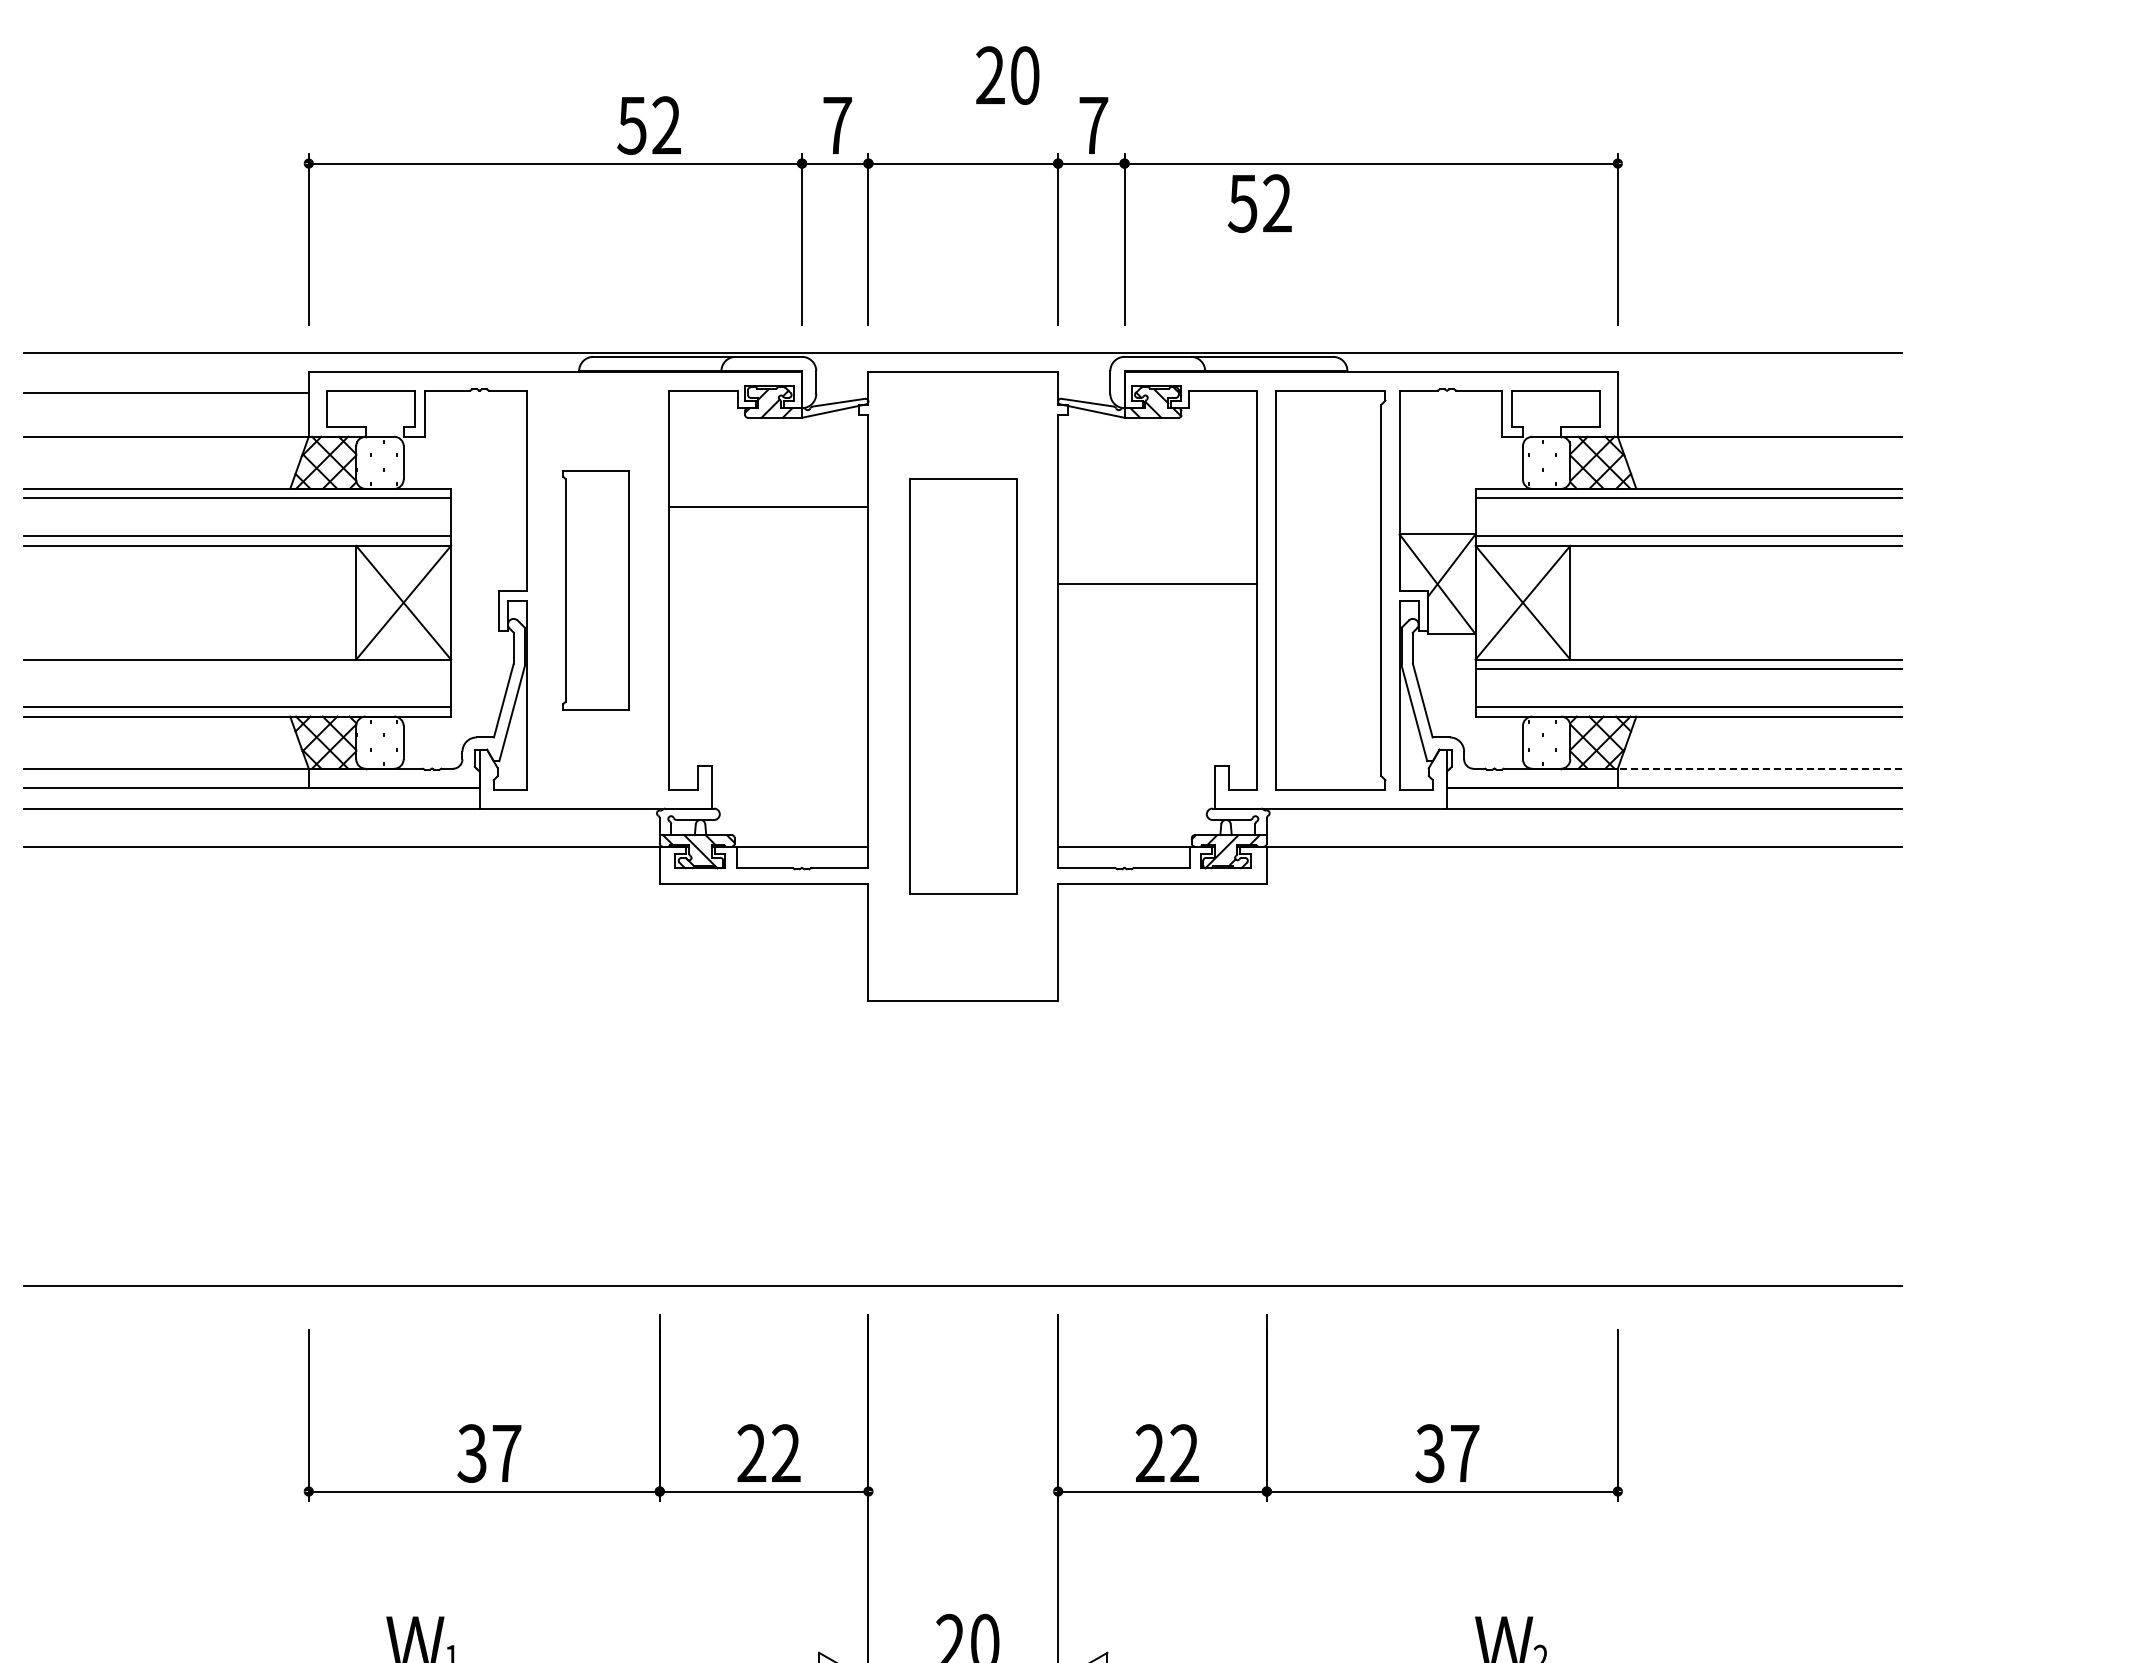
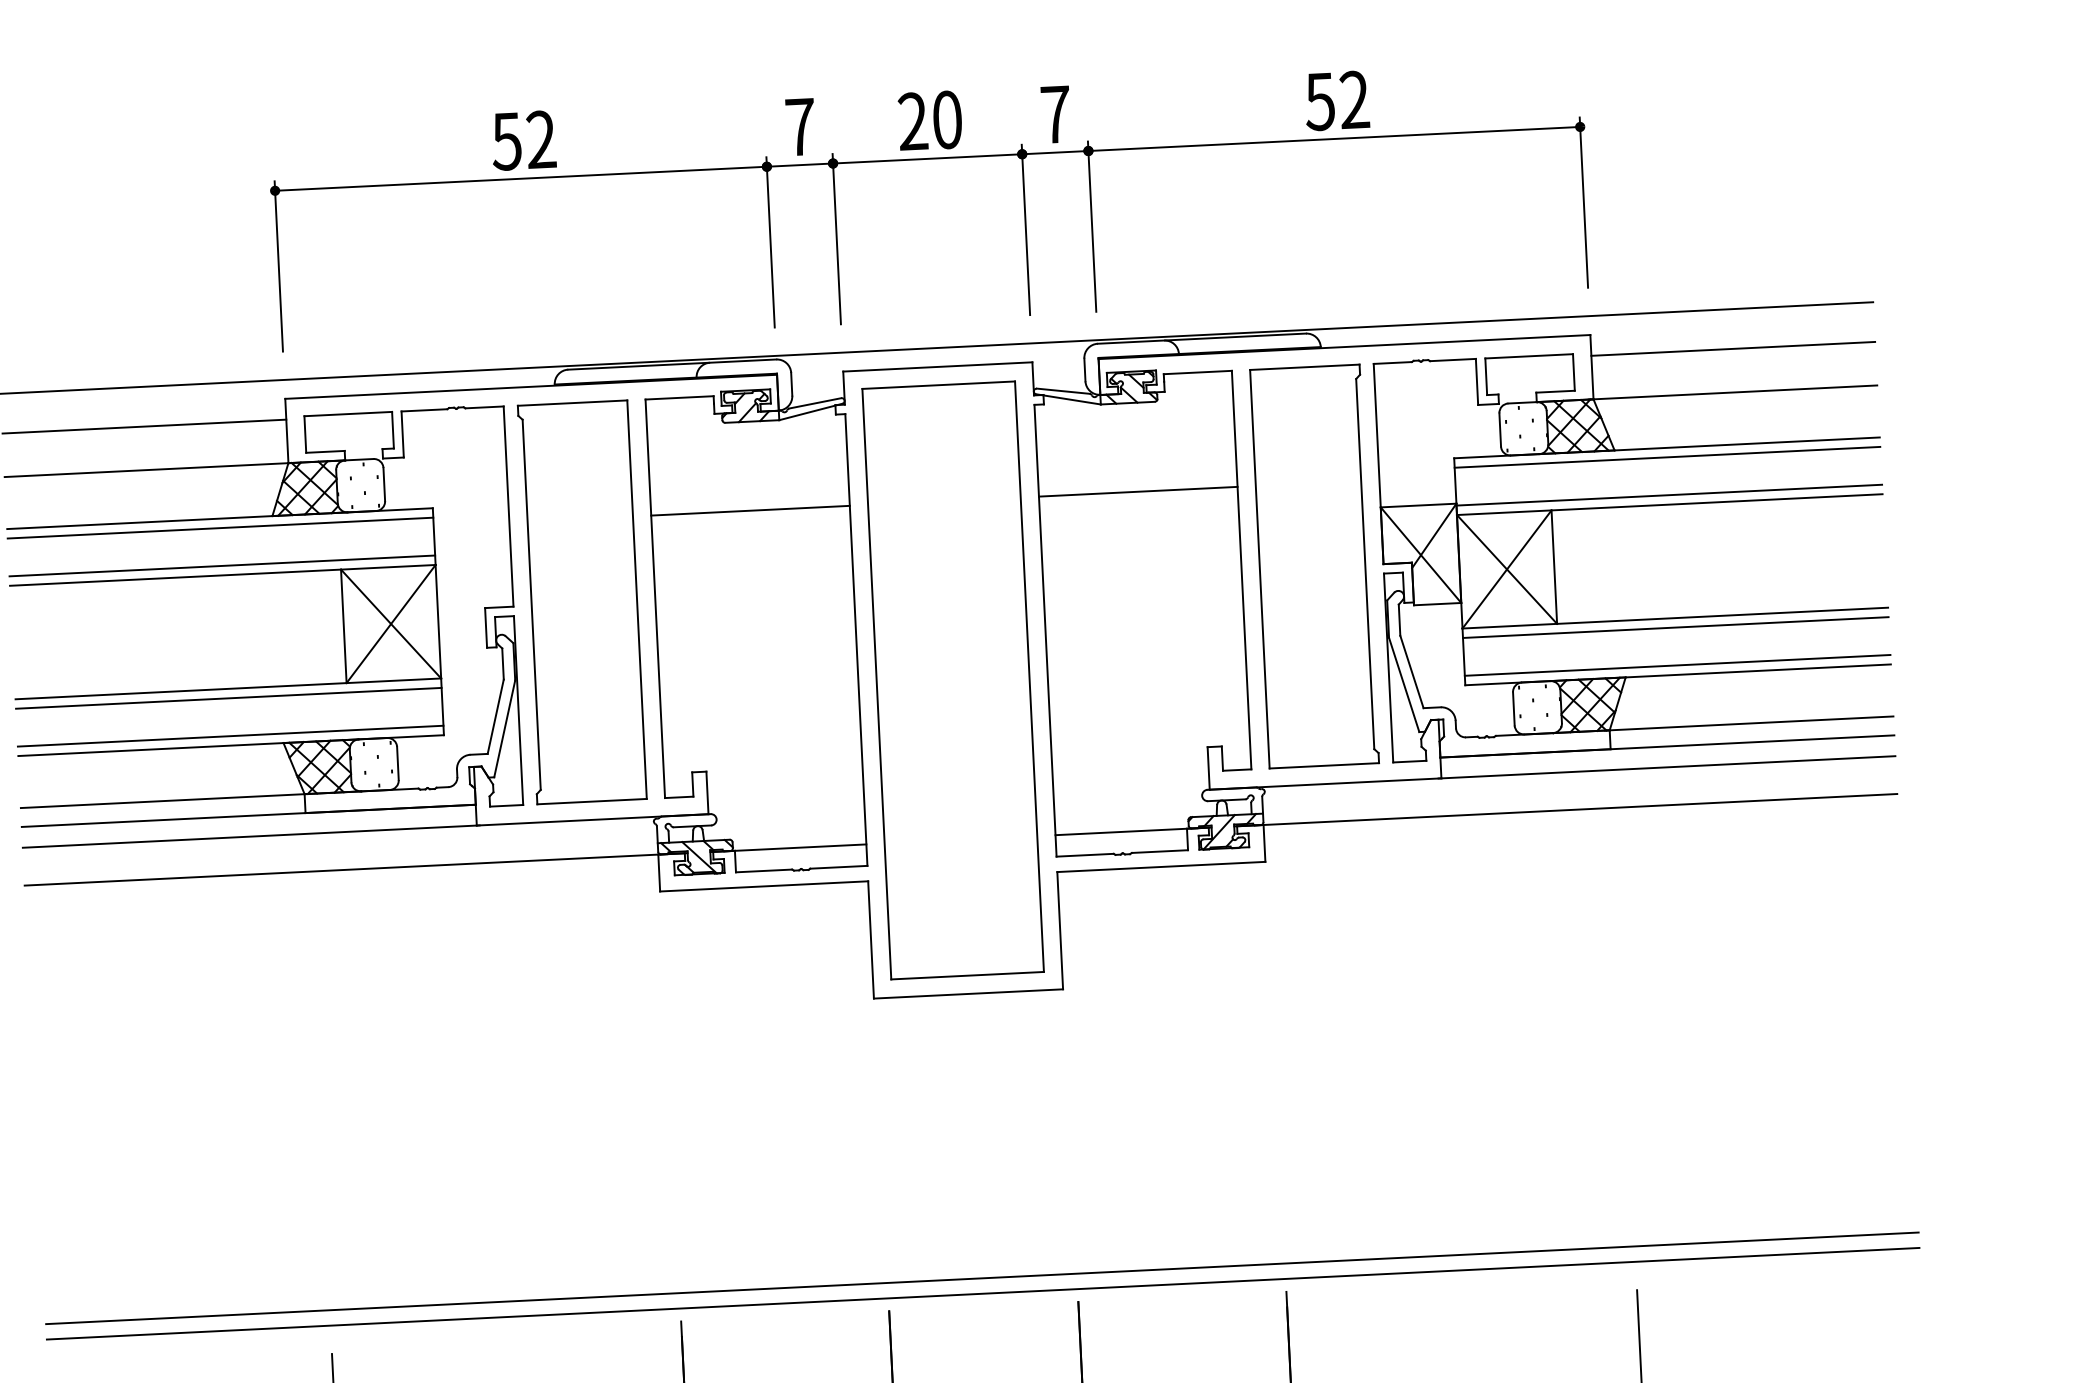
text: (1007, 75) -> (929, 120), moved
text: (648, 125) -> (523, 140), moved
text: (1259, 203) -> (1336, 100), moved
line: (1759, 393) -> (1732, 349), added
line: (1157, 583) -> (1137, 491), moved
part: (595, 590) -> (581, 602), size x1.67
line: (237, 669) -> (228, 698), added
part: (963, 686) -> (953, 680), size x1.43
line: (1757, 768) -> (1748, 723), dashed -> solid
line: (963, 1301) -> (983, 1293), added

